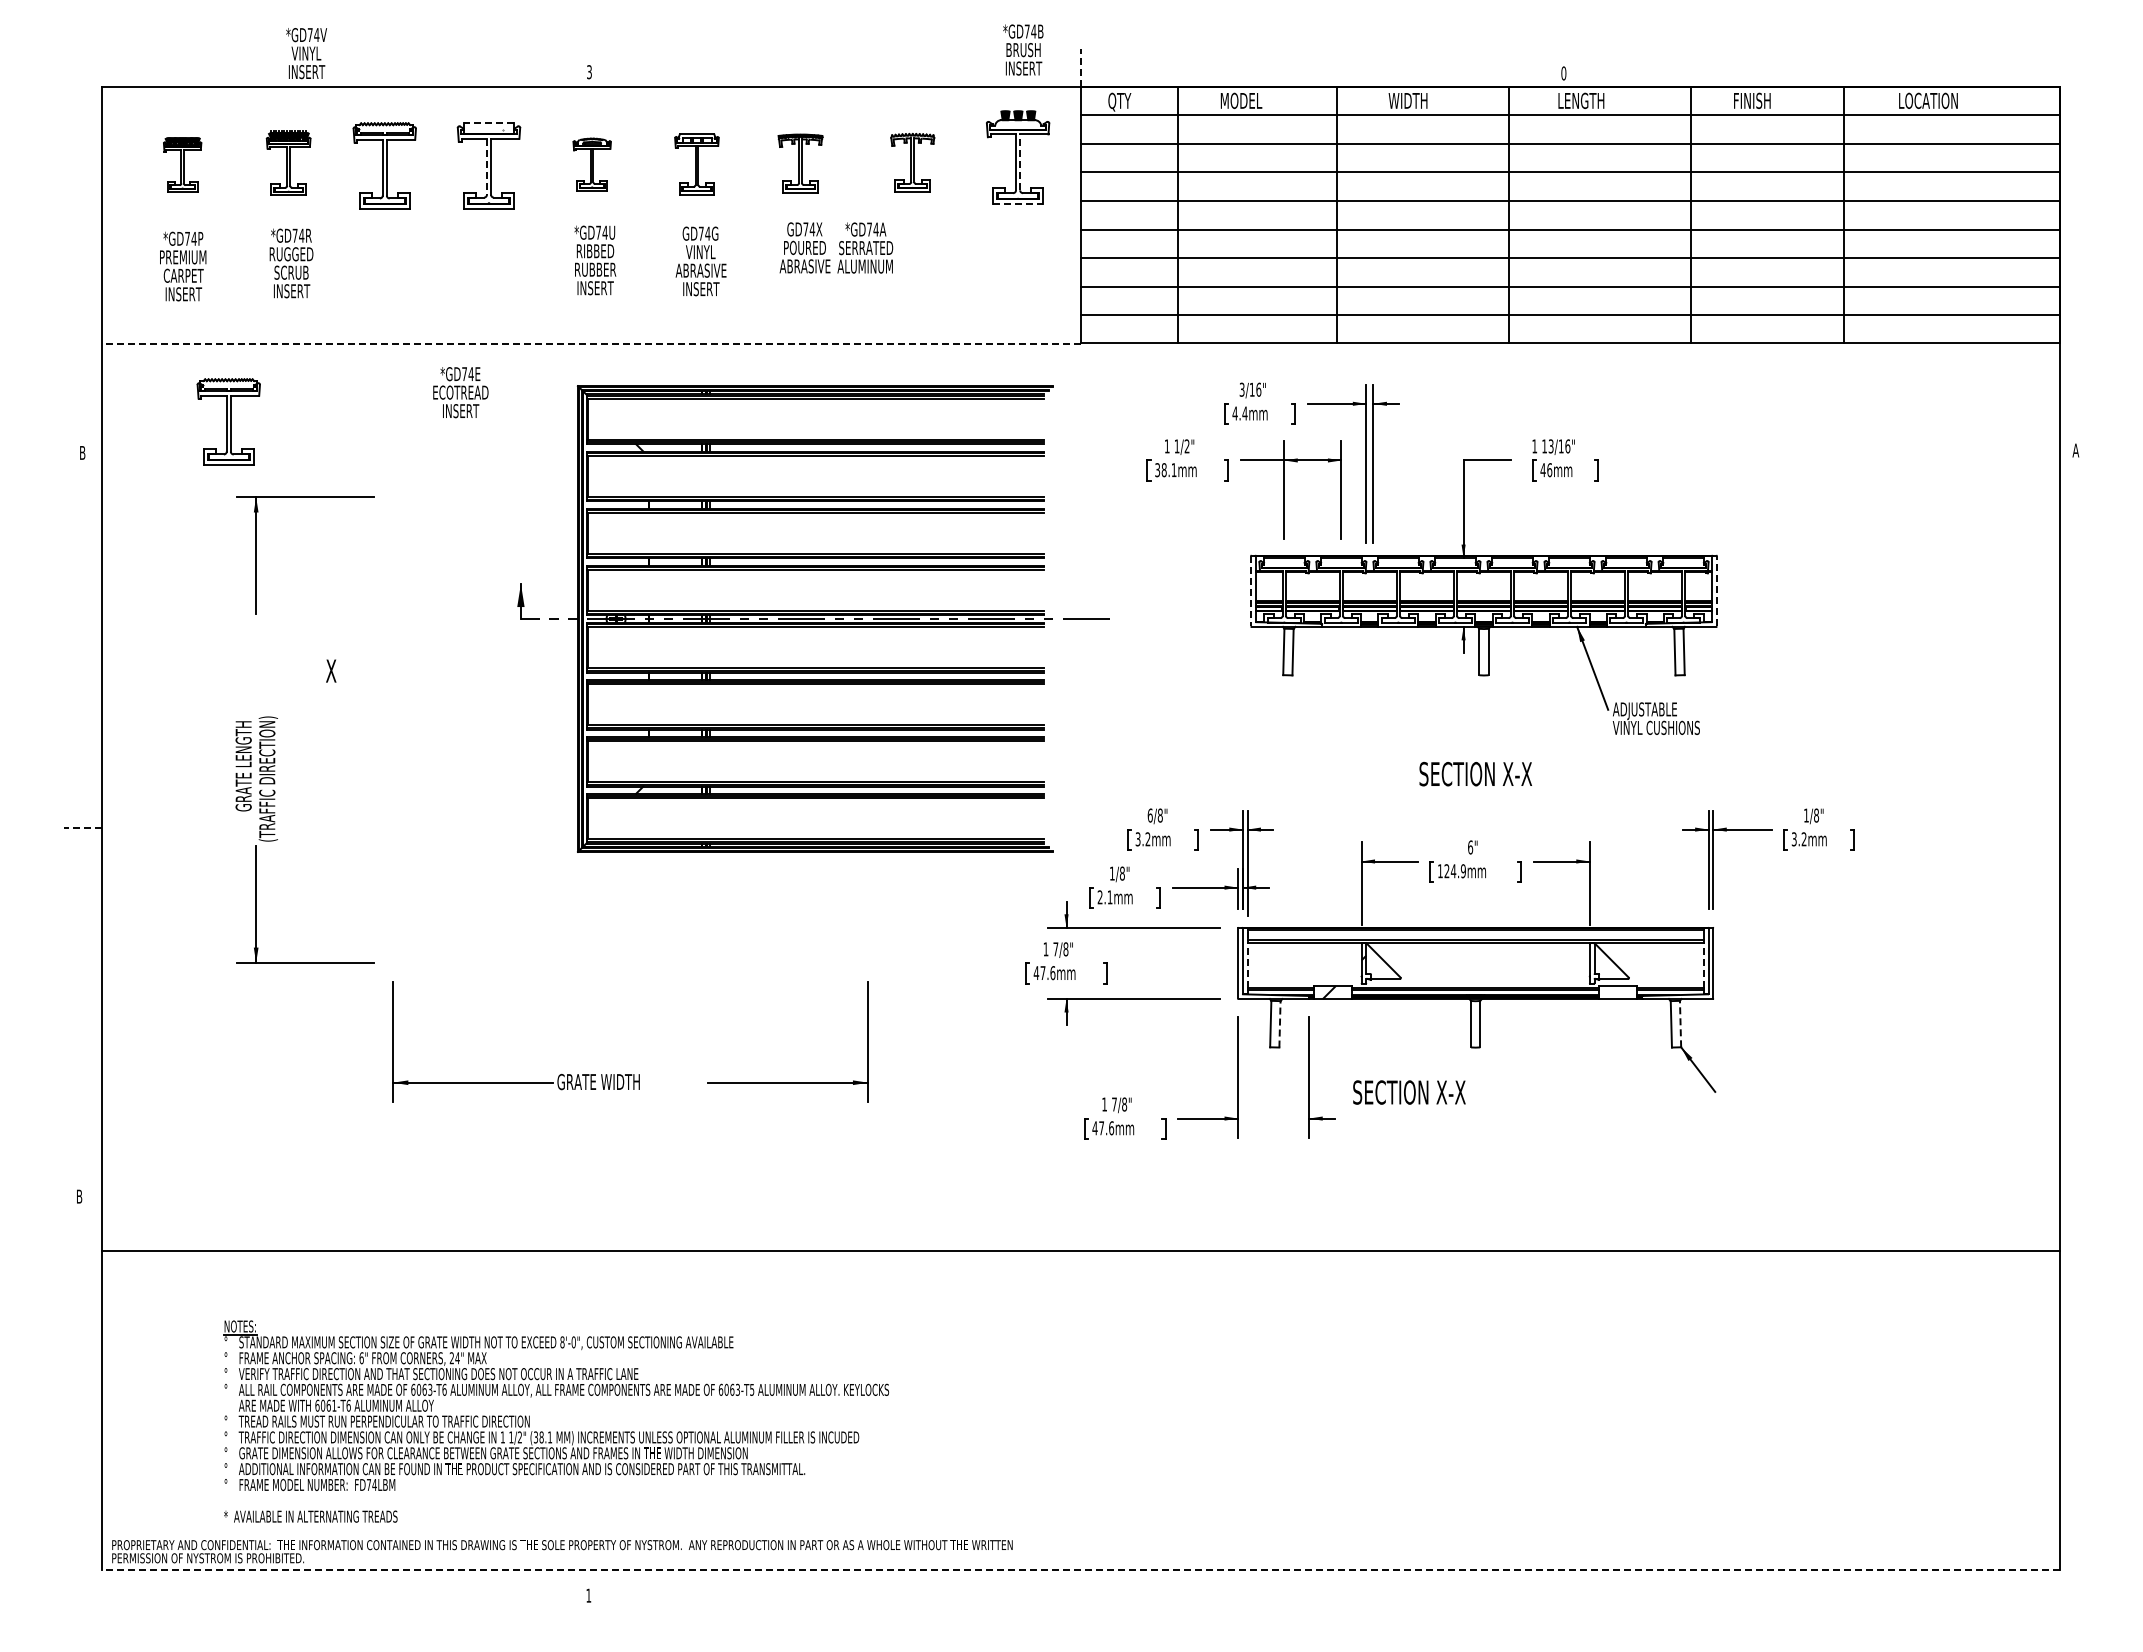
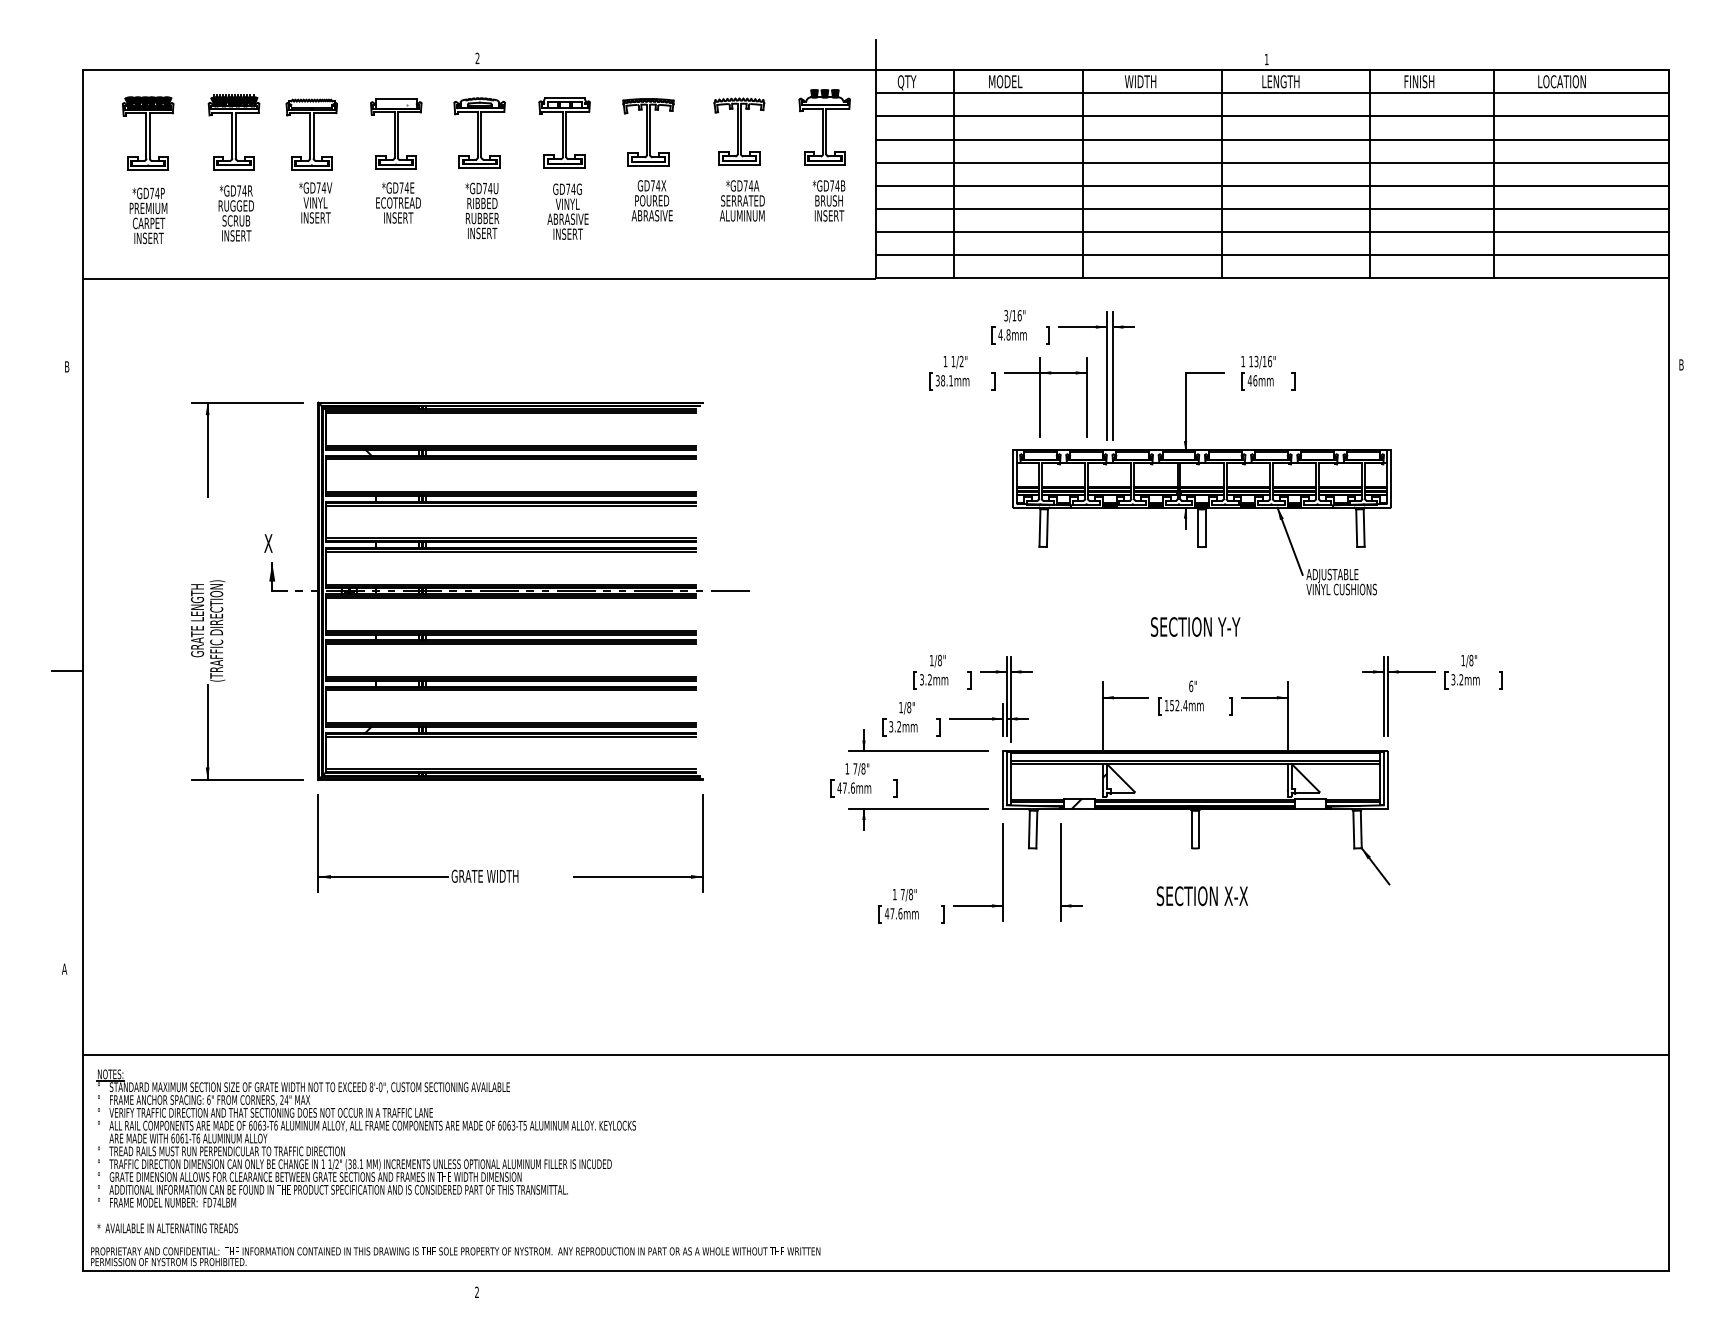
text: (1023, 49) -> (829, 200), moved
text: (306, 53) -> (315, 202), moved
line: (1080, 68) -> (875, 55), dashed -> solid
text: (589, 72) -> (477, 58), 3 -> 2
text: (1563, 73) -> (1266, 59), 0 -> 1
line: (488, 122) -> (395, 99), dashed -> solid
part: (288, 162) -> (233, 131), size x1.43
part: (912, 162) -> (739, 131), size x1.43
line: (1020, 162) -> (826, 131), dashed -> solid
part: (800, 163) -> (648, 132), size x1.43
part: (182, 164) -> (147, 133), size x1.67
part: (592, 164) -> (480, 133), size x1.67
part: (696, 164) -> (564, 133), size x1.43
line: (486, 166) -> (394, 134), dashed -> solid
line: (1018, 204) -> (825, 165), dashed -> solid
text: (865, 247) -> (742, 200), moved
line: (590, 344) -> (478, 279), dashed -> solid
text: (460, 392) -> (398, 202), moved
text: (1244, 413) -> (1008, 334), 4.4mm -> 4.8mm
part: (228, 421) -> (185, 341), removed
text: (2075, 450) -> (1681, 364), A -> B
line: (1716, 590) -> (1390, 478), dashed -> solid
line: (1251, 591) -> (1013, 479), dashed -> solid
part: (813, 618) -> (509, 590), moved
text: (1475, 773) -> (1195, 626), SECTION X-X -> SECTION Y-Y
text: (1149, 815) -> (931, 660), 6/8" -> 1/8"
line: (83, 828) -> (67, 671), dashed -> solid
text: (1455, 871) -> (1179, 705), 124.9mm -> 152.4mm
text: (1104, 897) -> (894, 726), 2.1mm -> 3.2mm
line: (1247, 965) -> (1010, 781), dashed -> solid
line: (1703, 965) -> (1379, 781), dashed -> solid
line: (1279, 1023) -> (1036, 828), dashed -> solid
line: (1680, 1023) -> (1361, 828), dashed -> solid
text: (1409, 1092) -> (1202, 896), moved
text: (79, 1196) -> (64, 969), B -> A
line: (1080, 1250) -> (875, 1054), moved
part: (556, 1431) -> (366, 1159), moved
line: (1080, 1569) -> (875, 1271), dashed -> solid
text: (588, 1595) -> (476, 1292), 1 -> 2

